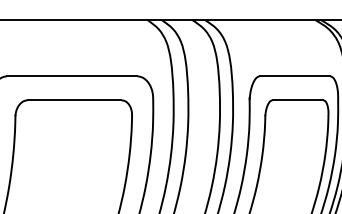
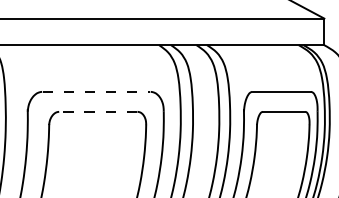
line: (72, 75) -> (96, 91), solid -> dashed
line: (74, 99) -> (98, 111), solid -> dashed

